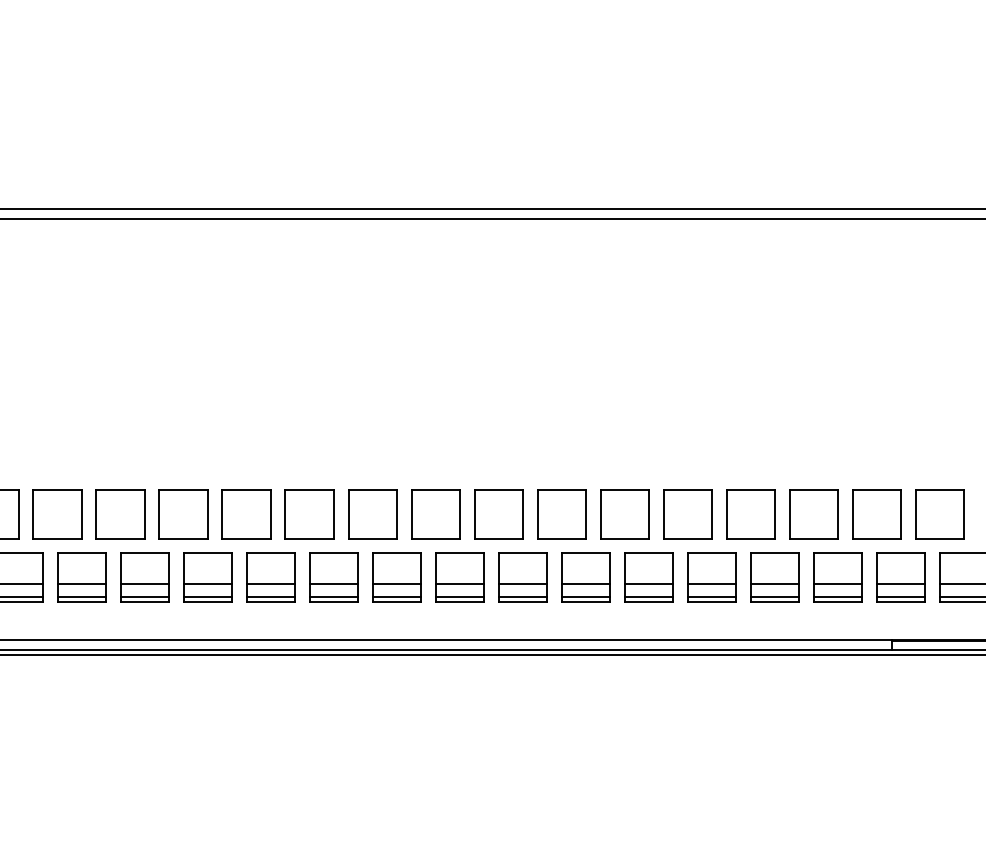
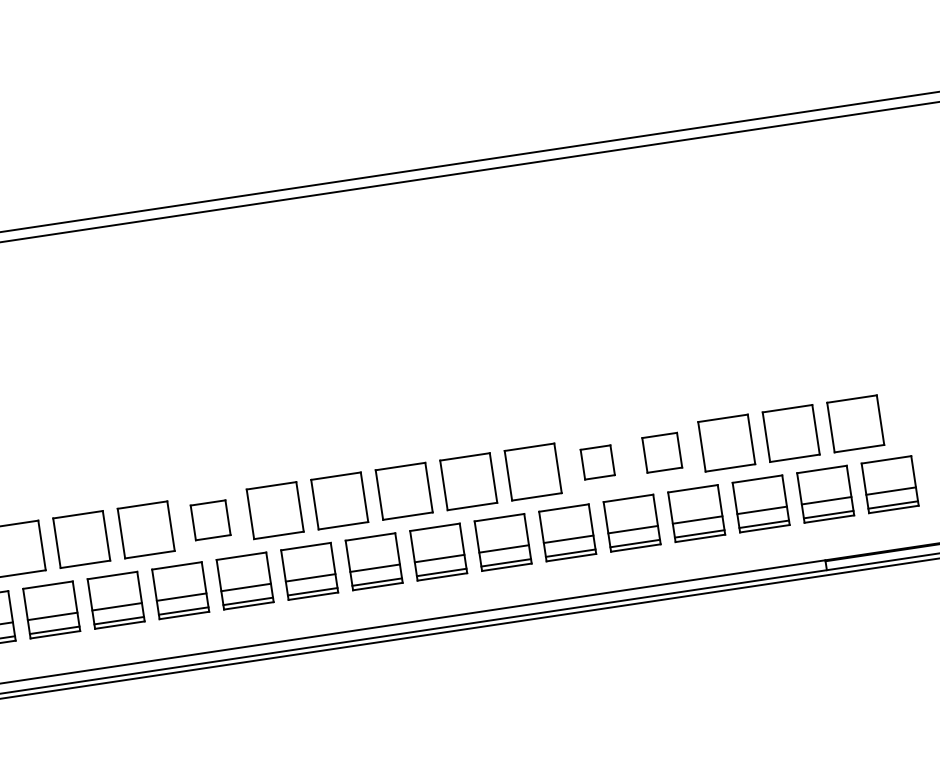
part: (309, 514) -> (210, 520), size x0.7
part: (687, 514) -> (597, 462), size x0.6
part: (750, 514) -> (661, 453), size x0.7

